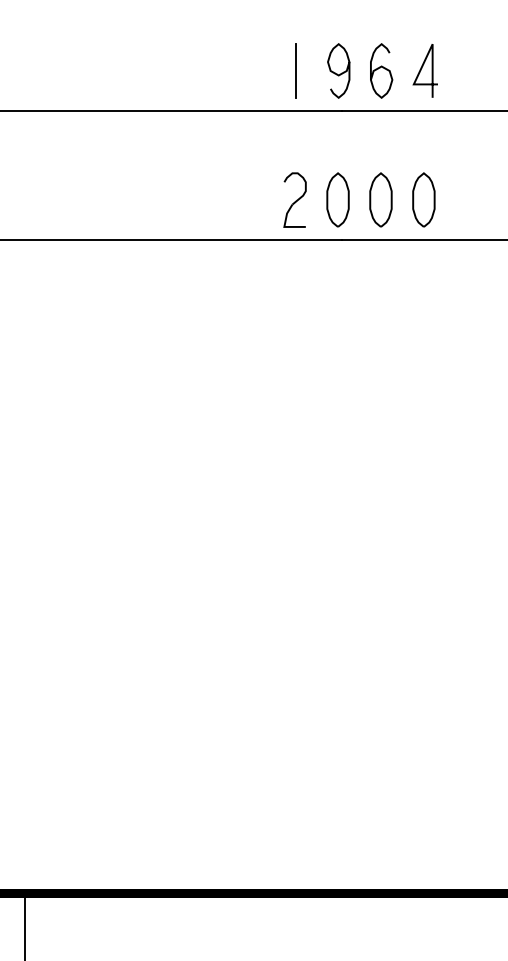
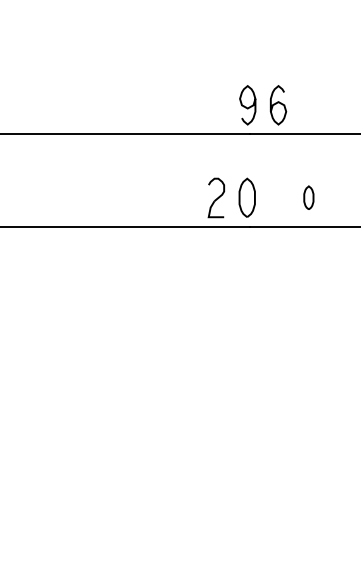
line: (422, 68) -> (307, 103), removed
line: (295, 70) -> (216, 104), removed
part: (380, 199) -> (277, 197), removed
part: (423, 199) -> (308, 197), size x0.6

